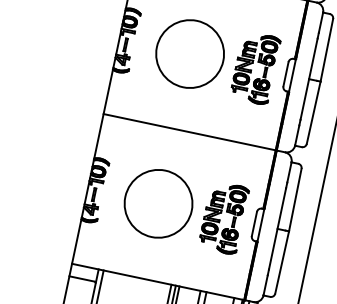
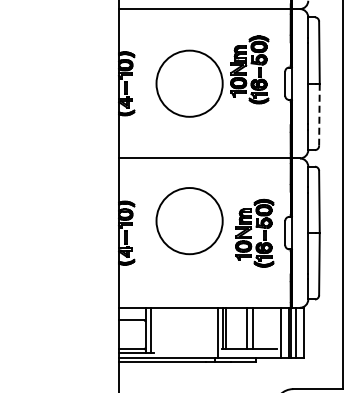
part: (255, 67) -> (249, 69), moved
line: (313, 113) -> (319, 115), solid -> dashed
circle: (158, 204) -> (189, 221), moved

